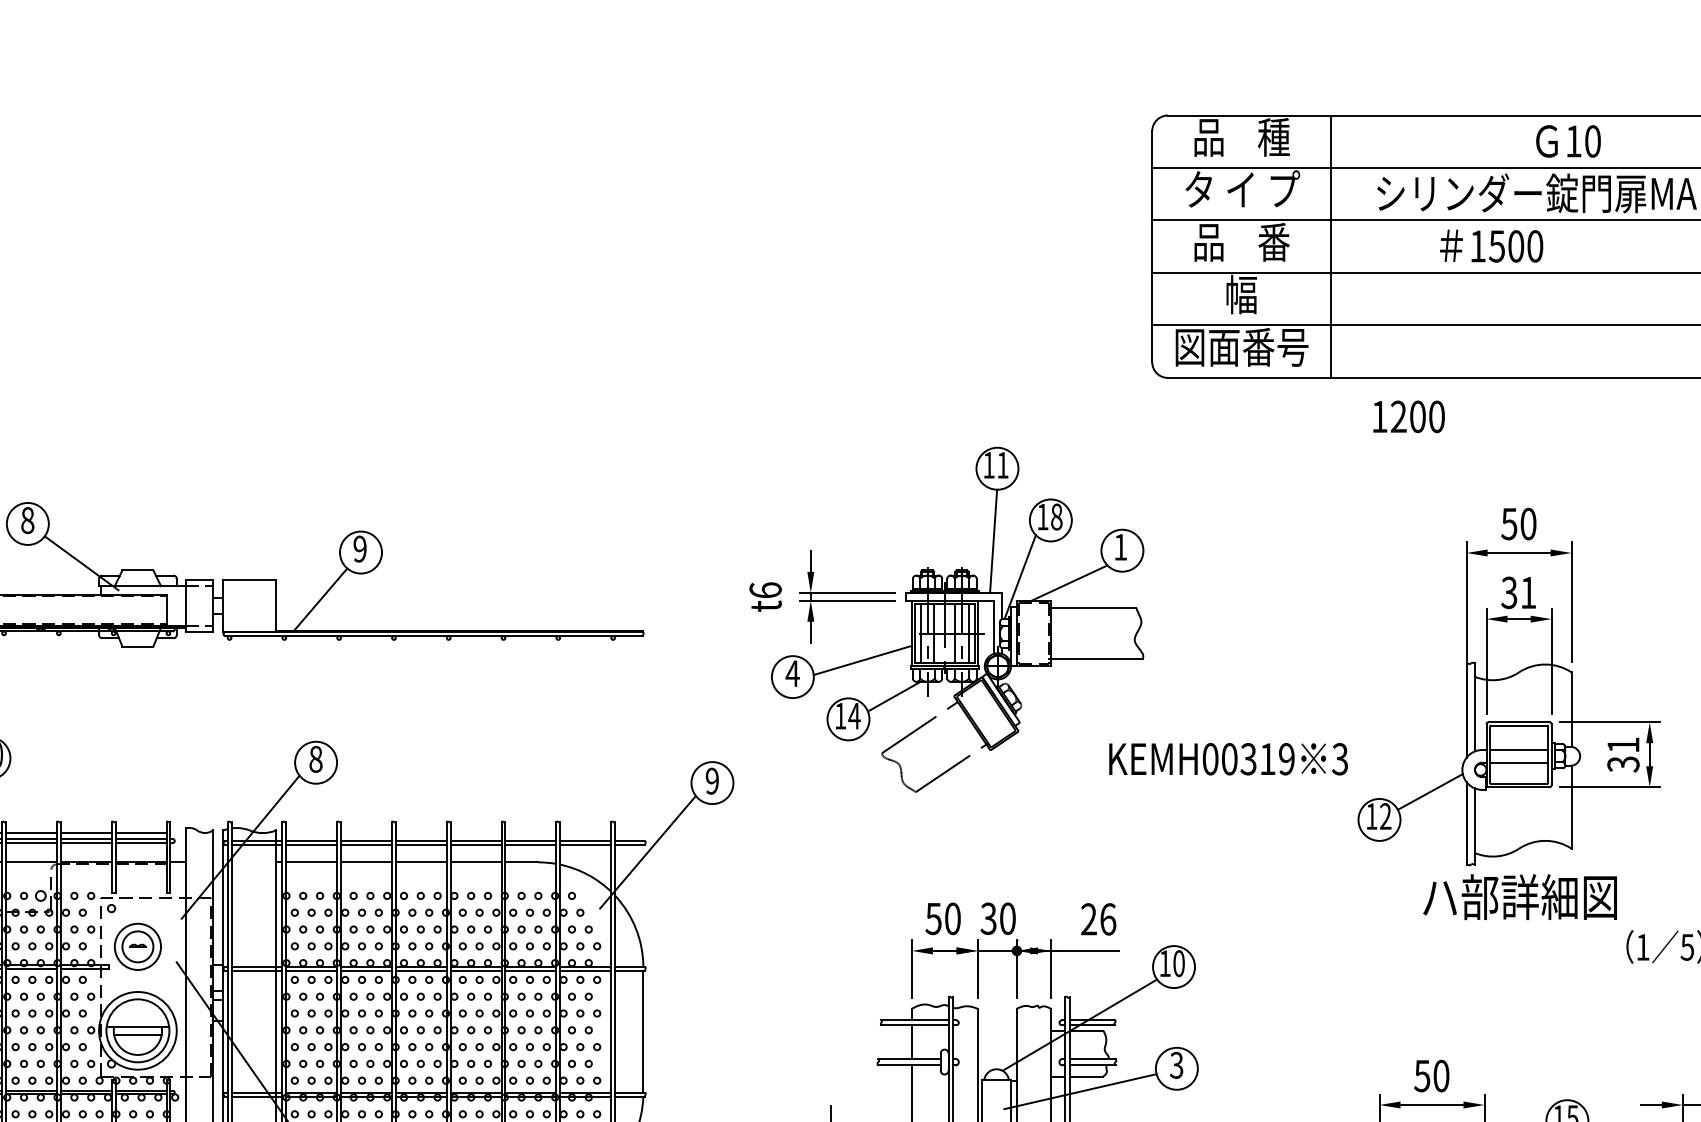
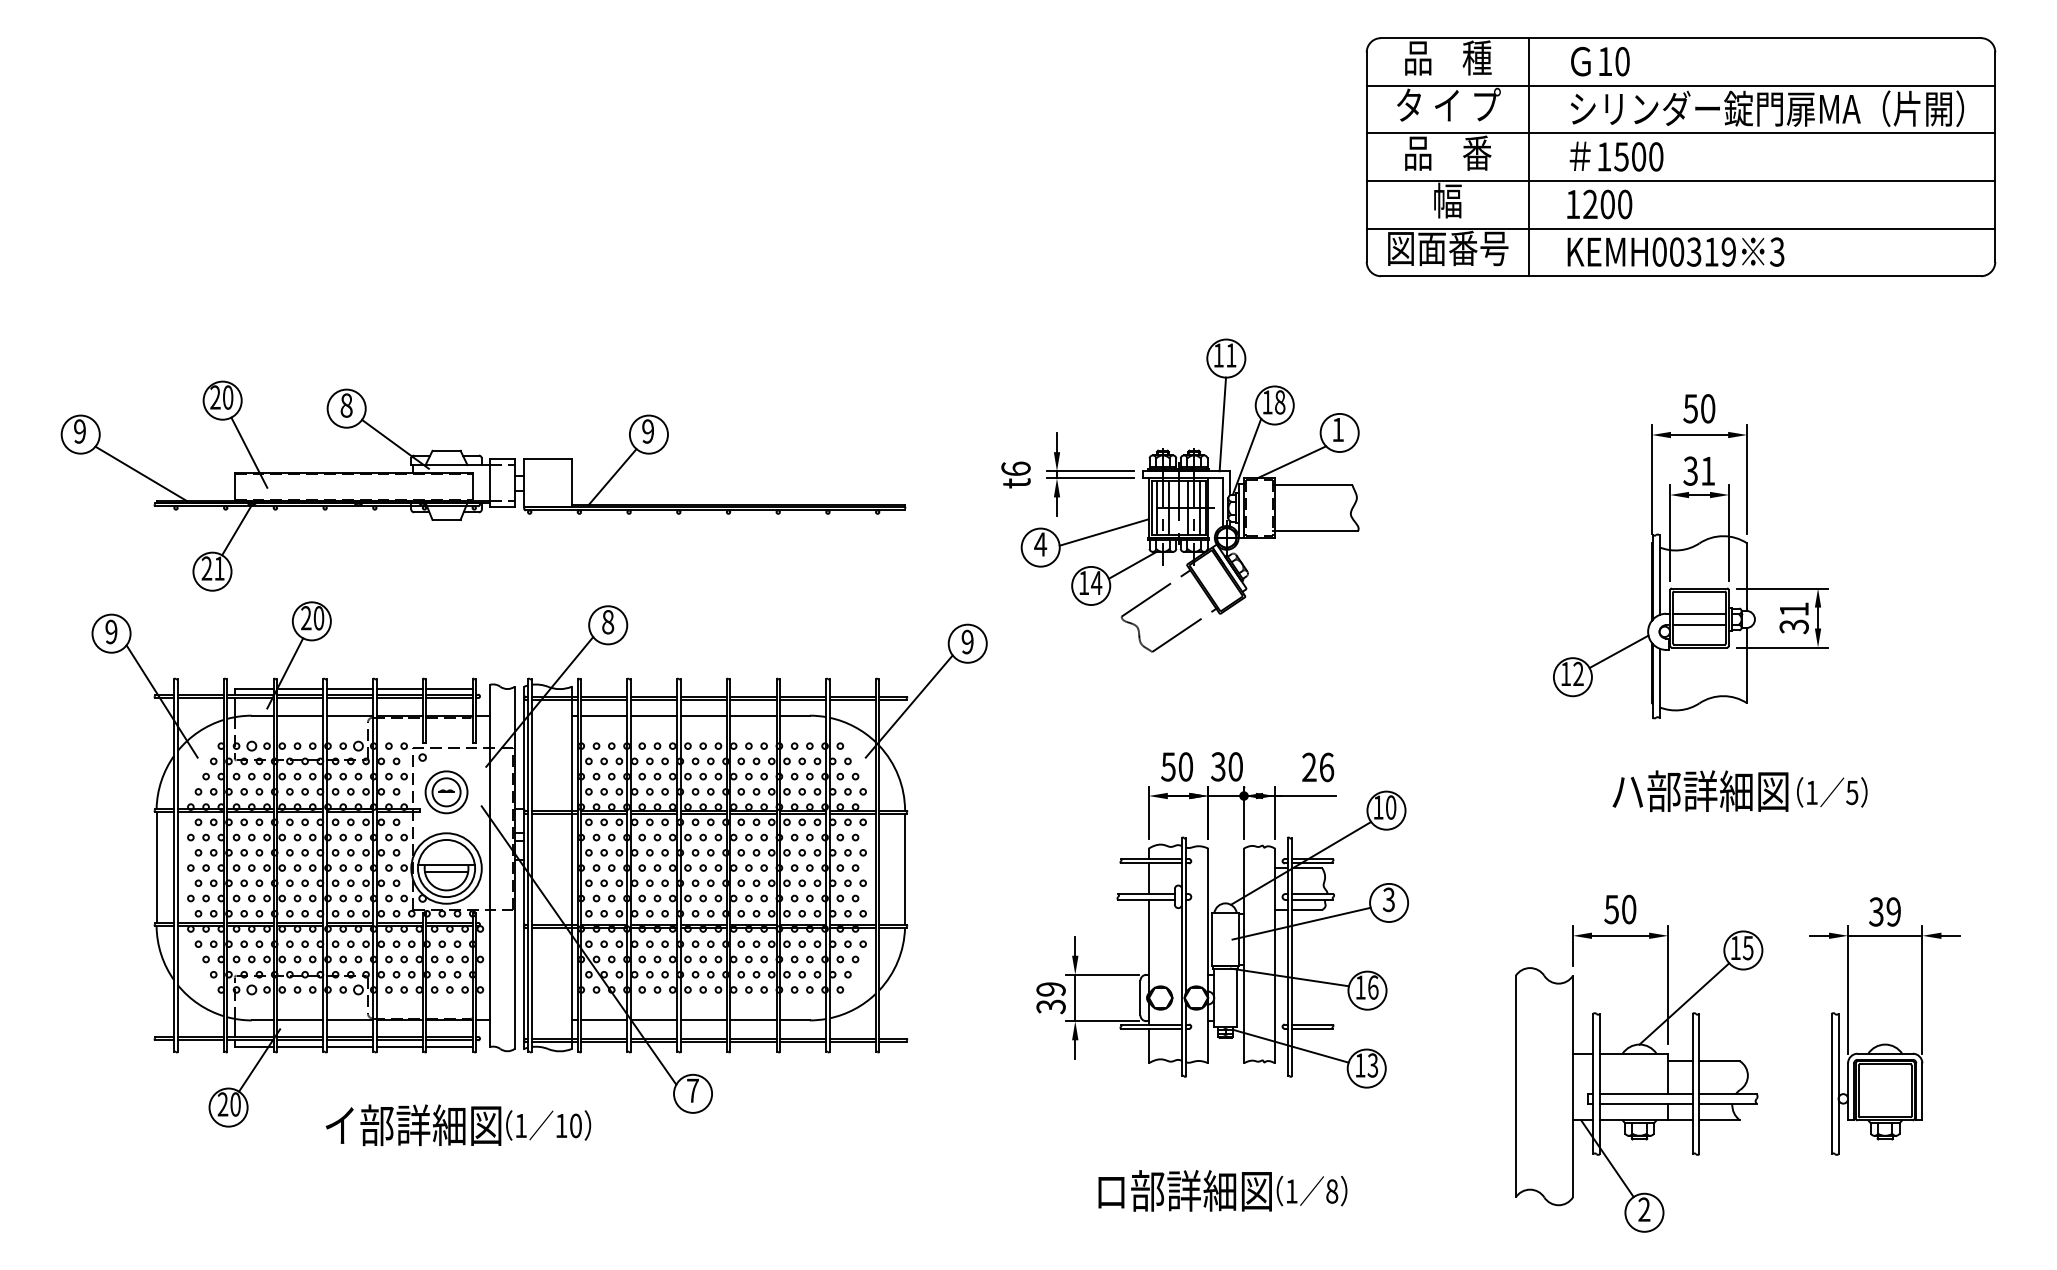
text: (1568, 141) -> (1600, 61), moved
text: (1491, 245) -> (1616, 156), moved
text: (1408, 416) -> (1599, 204), moved
text: (1228, 758) -> (1675, 251), moved
text: (1520, 896) -> (1700, 790), moved

